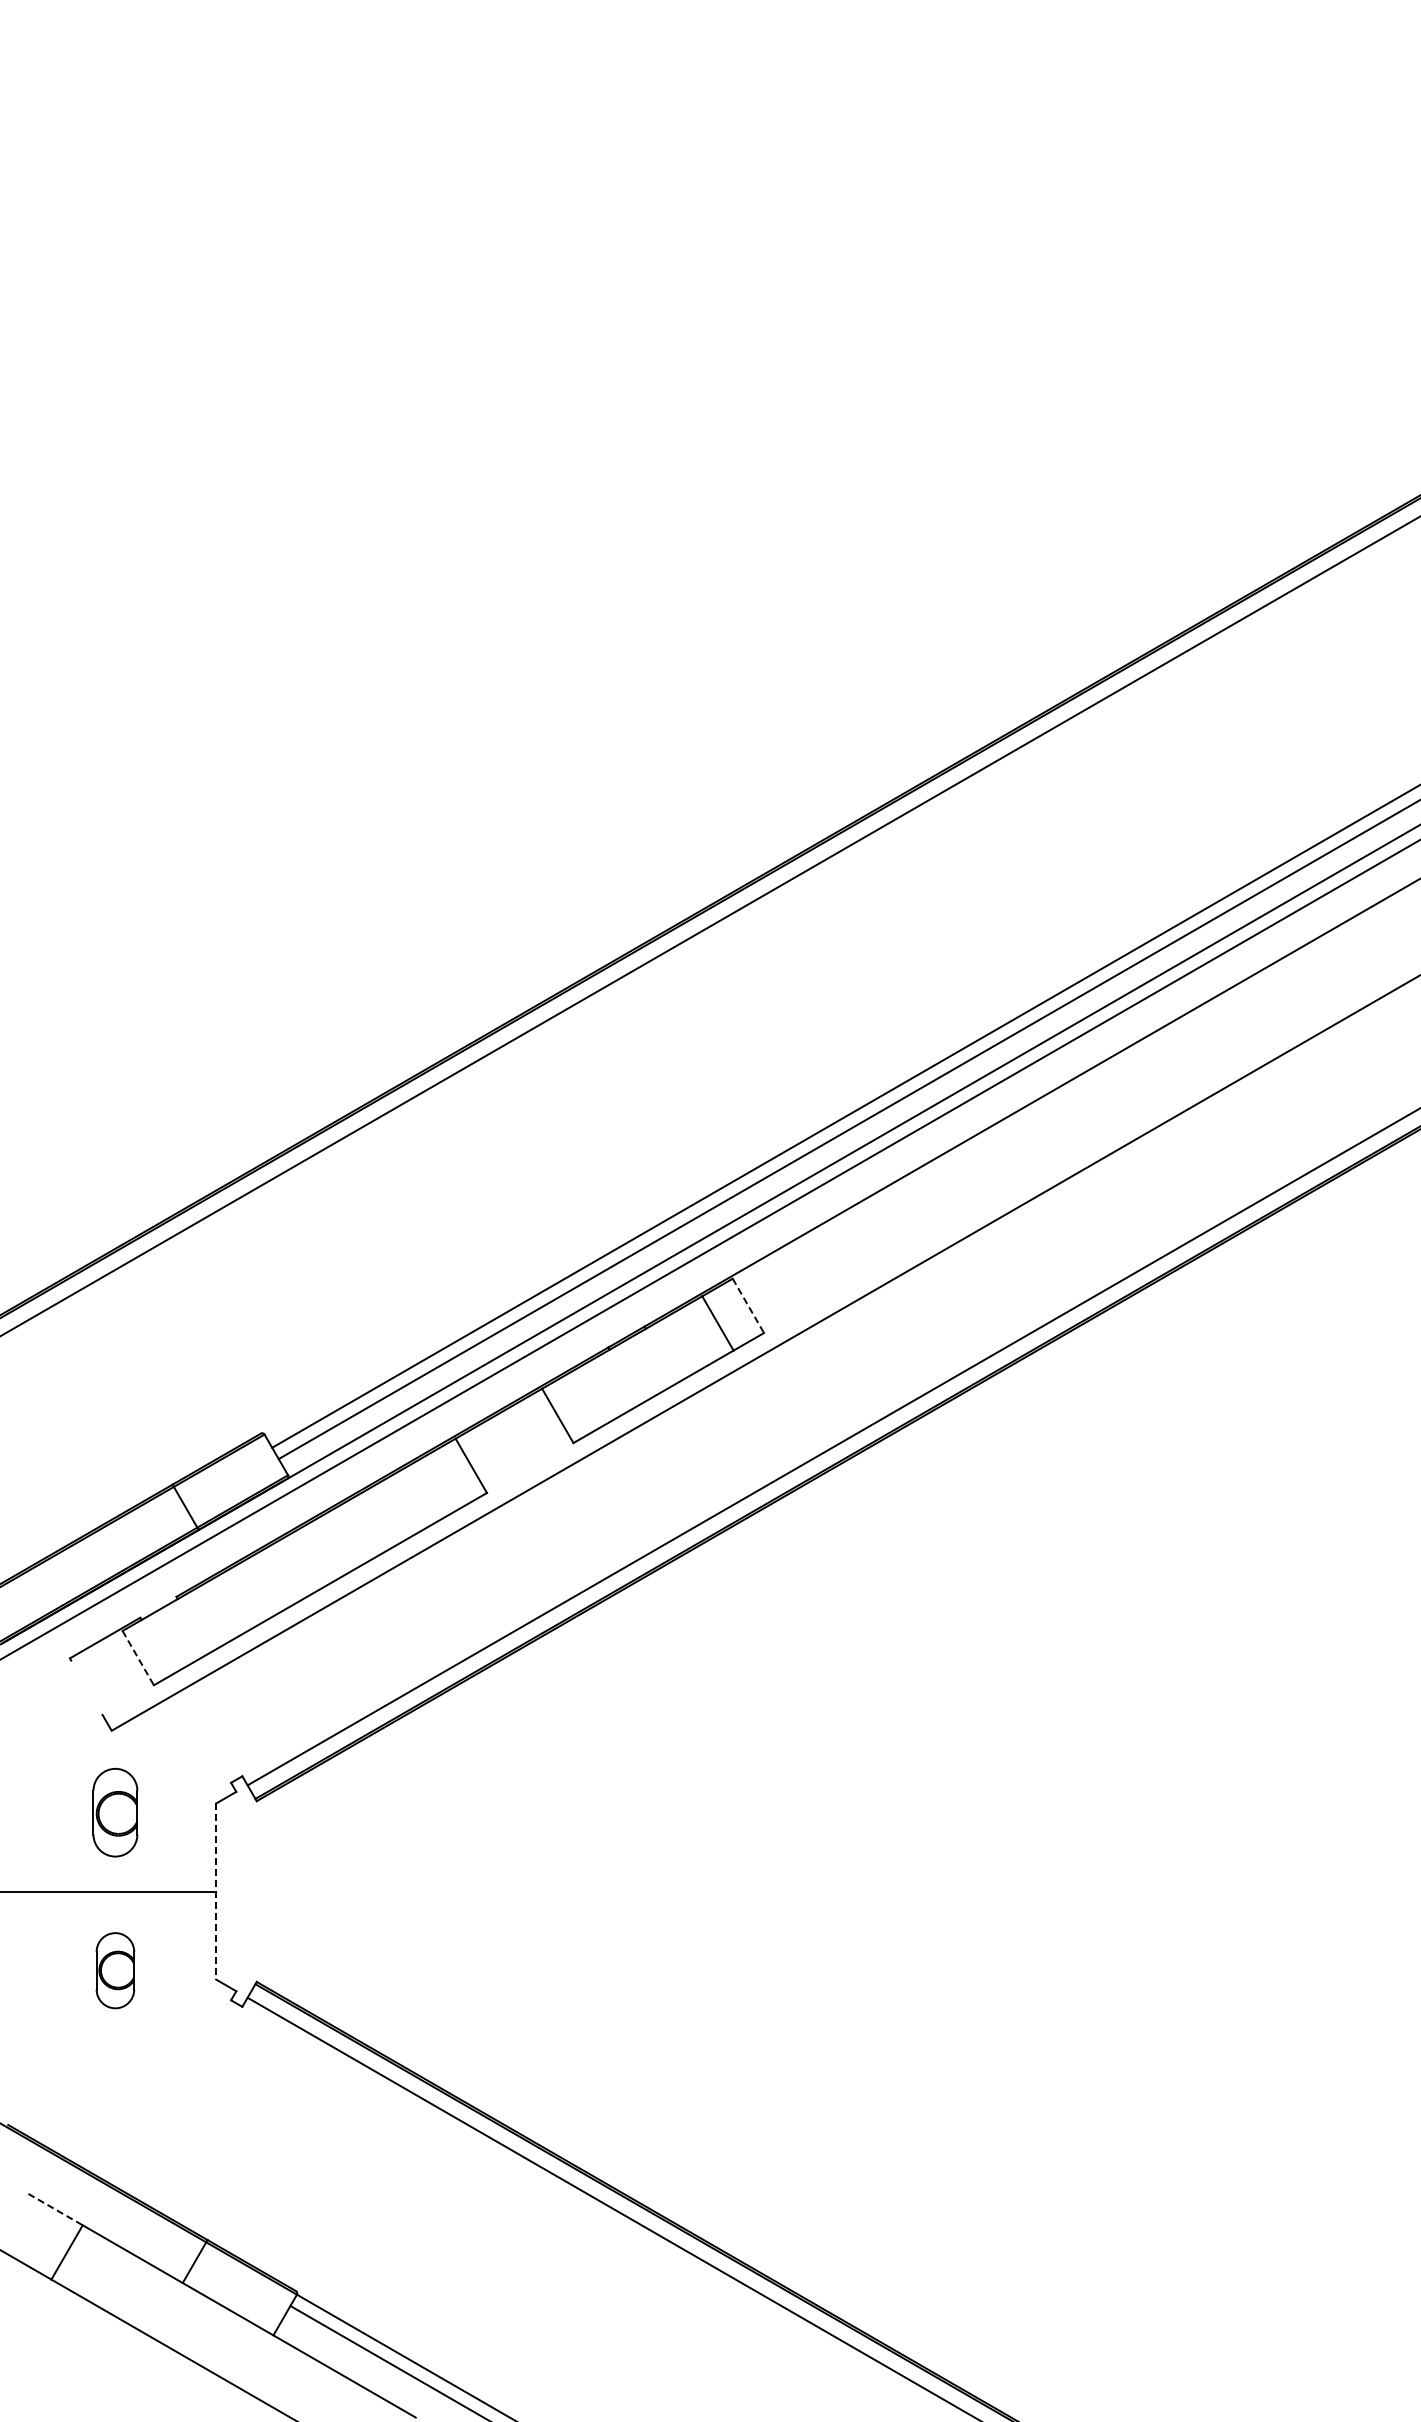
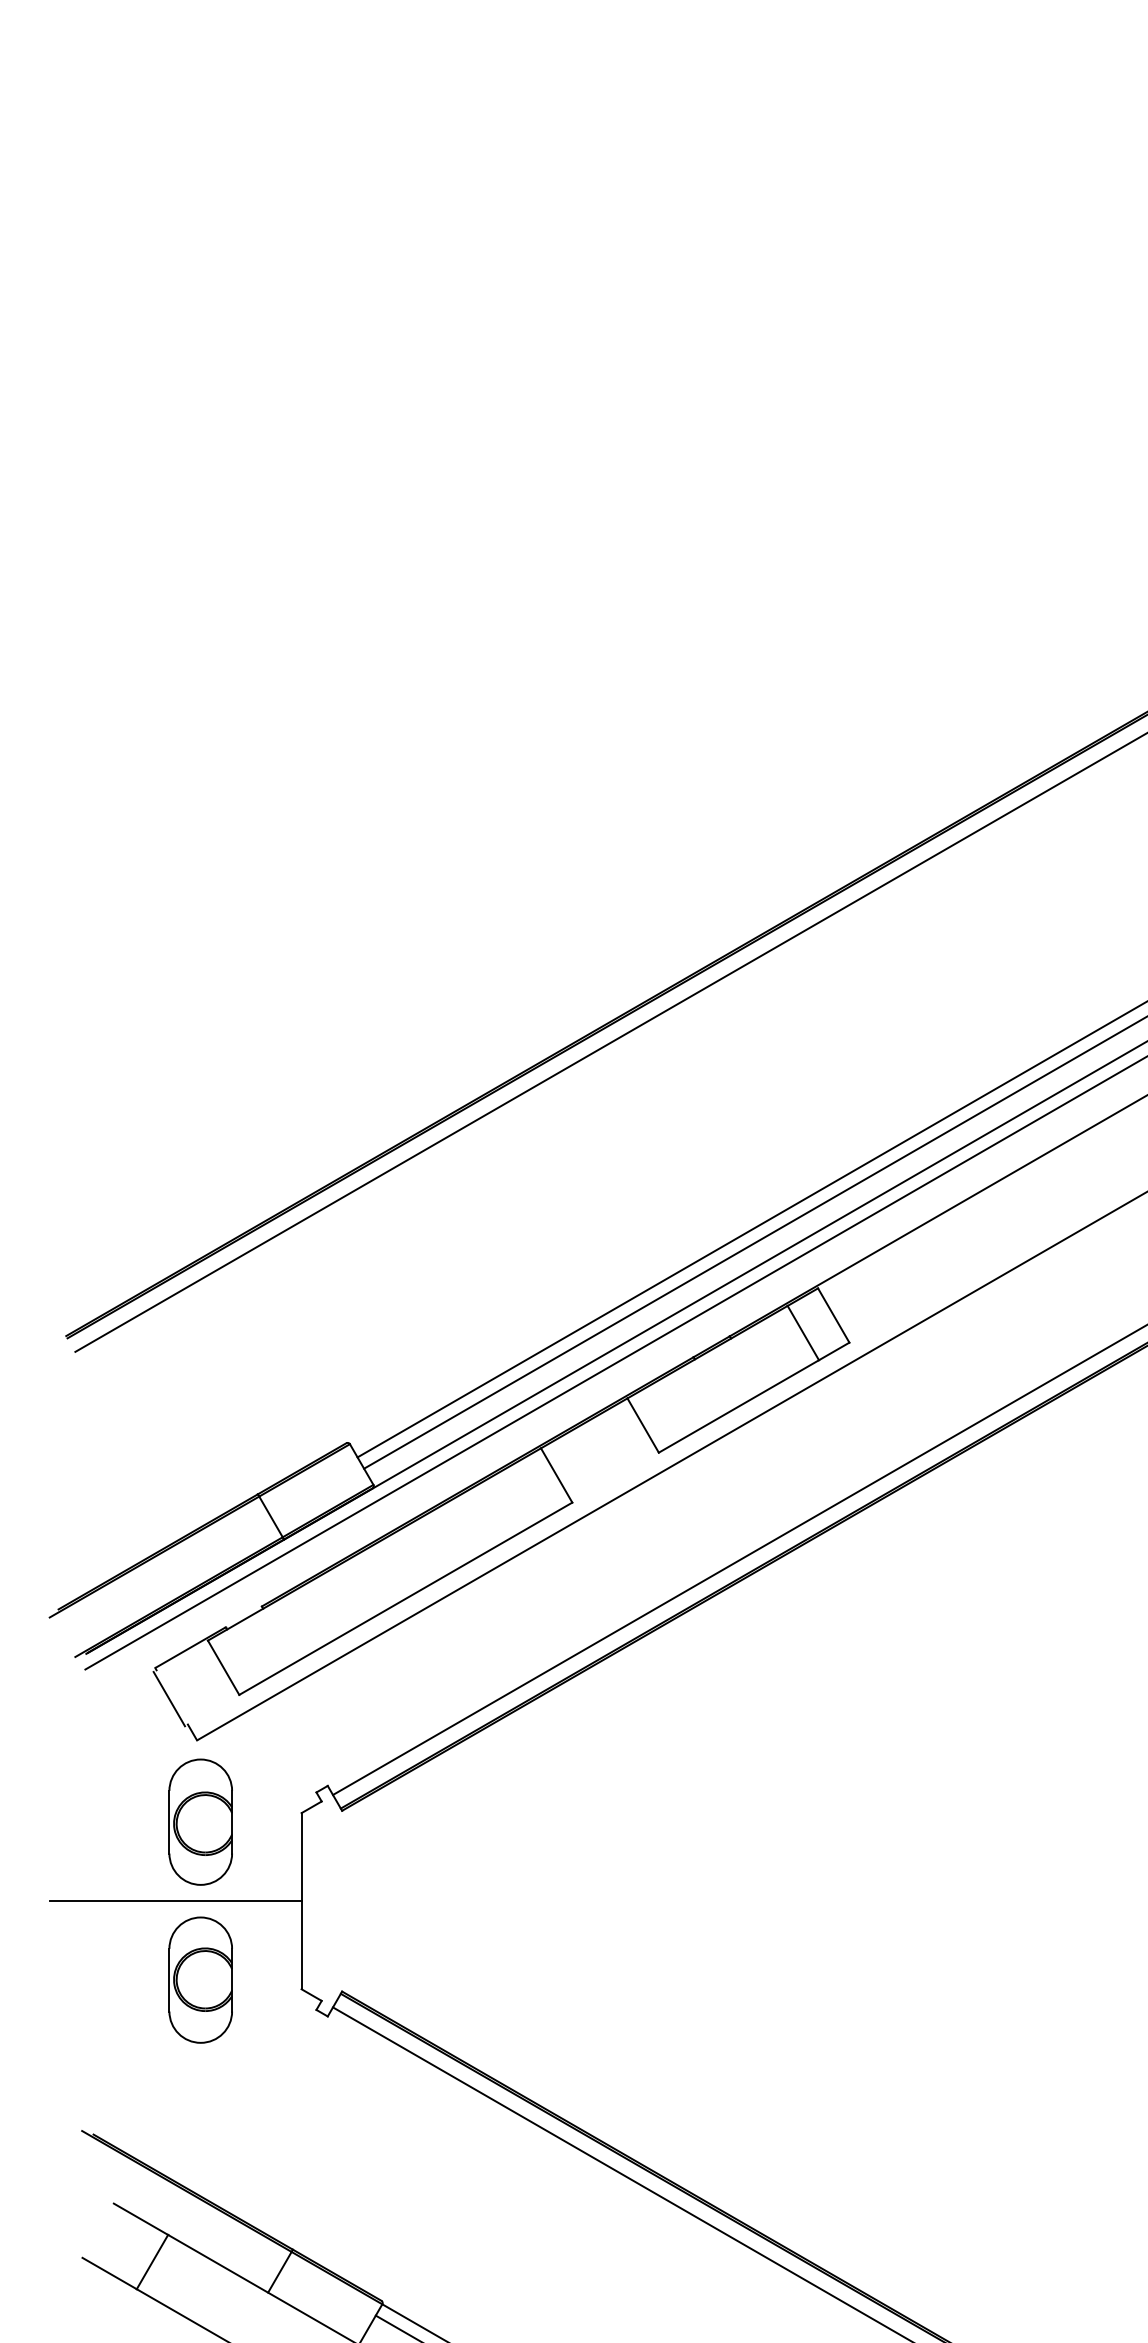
line: (748, 1306) -> (833, 1316), dashed -> solid
line: (138, 1658) -> (223, 1668), dashed -> solid
line: (83, 1689) -> (168, 1699), added
part: (115, 1812) -> (200, 1822), size x1.43
line: (216, 1892) -> (301, 1902), dashed -> solid
part: (115, 1970) -> (200, 1980), size x1.67
line: (56, 2209) -> (141, 2219), dashed -> solid

